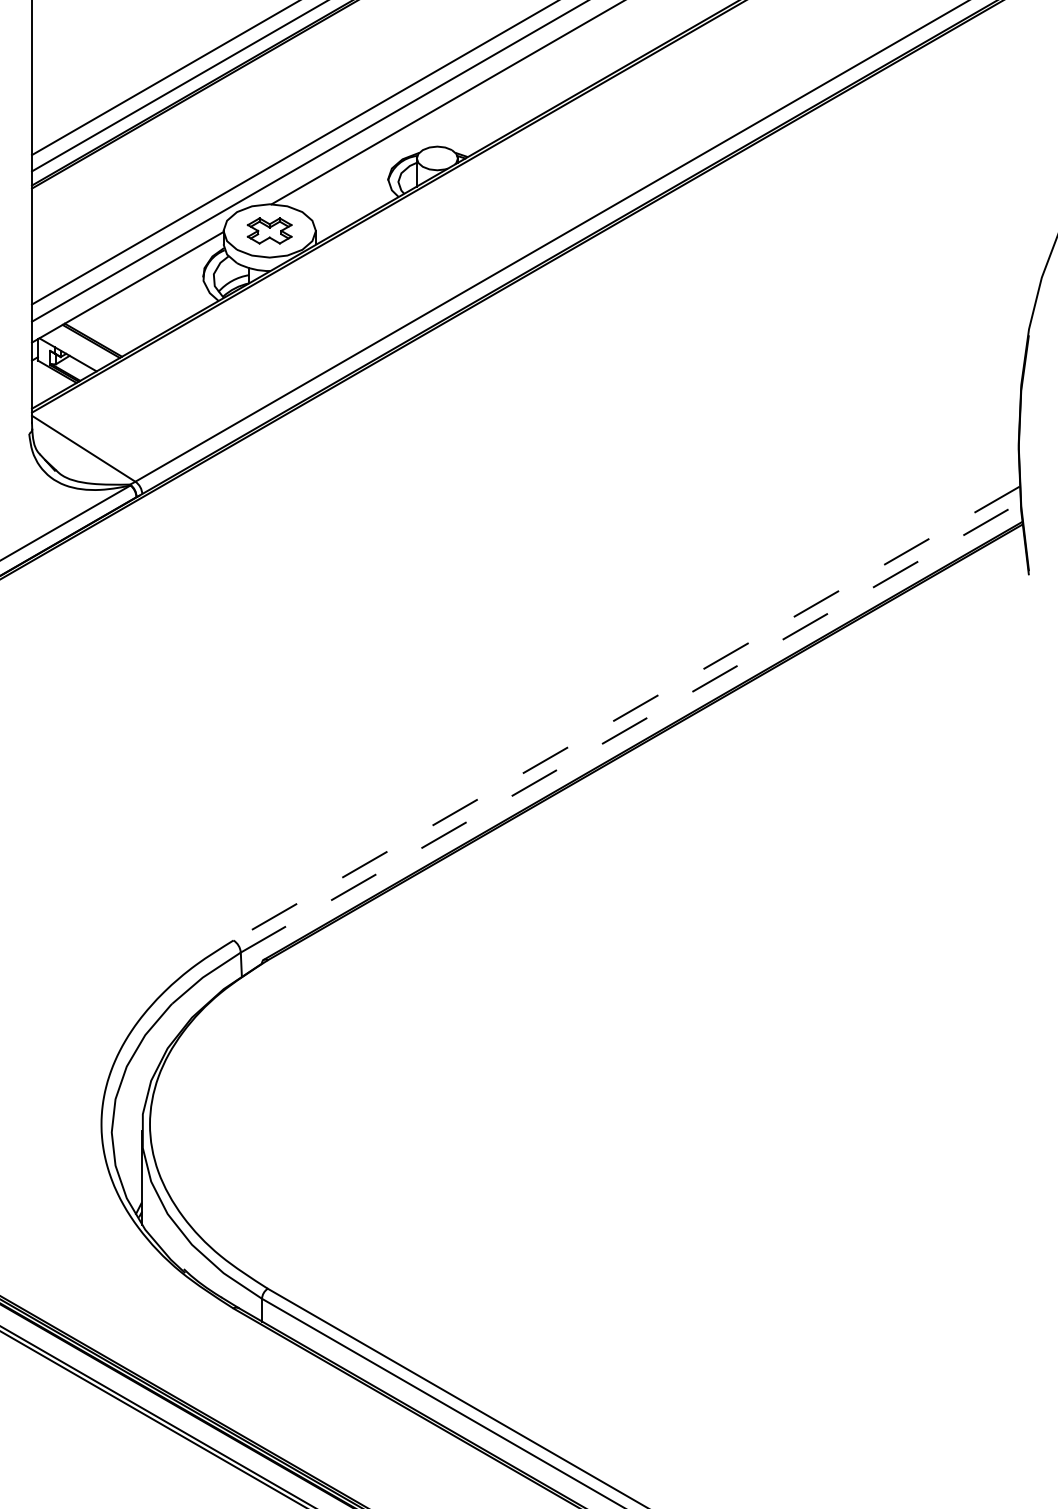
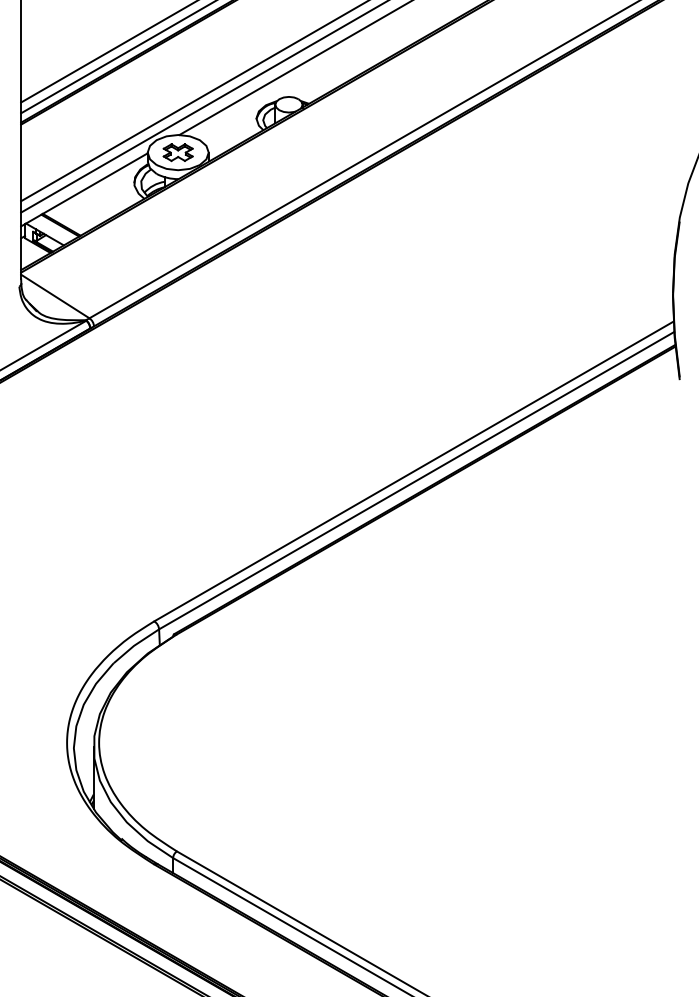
line: (625, 713) -> (413, 471), dashed -> solid
line: (631, 727) -> (417, 480), dashed -> solid

